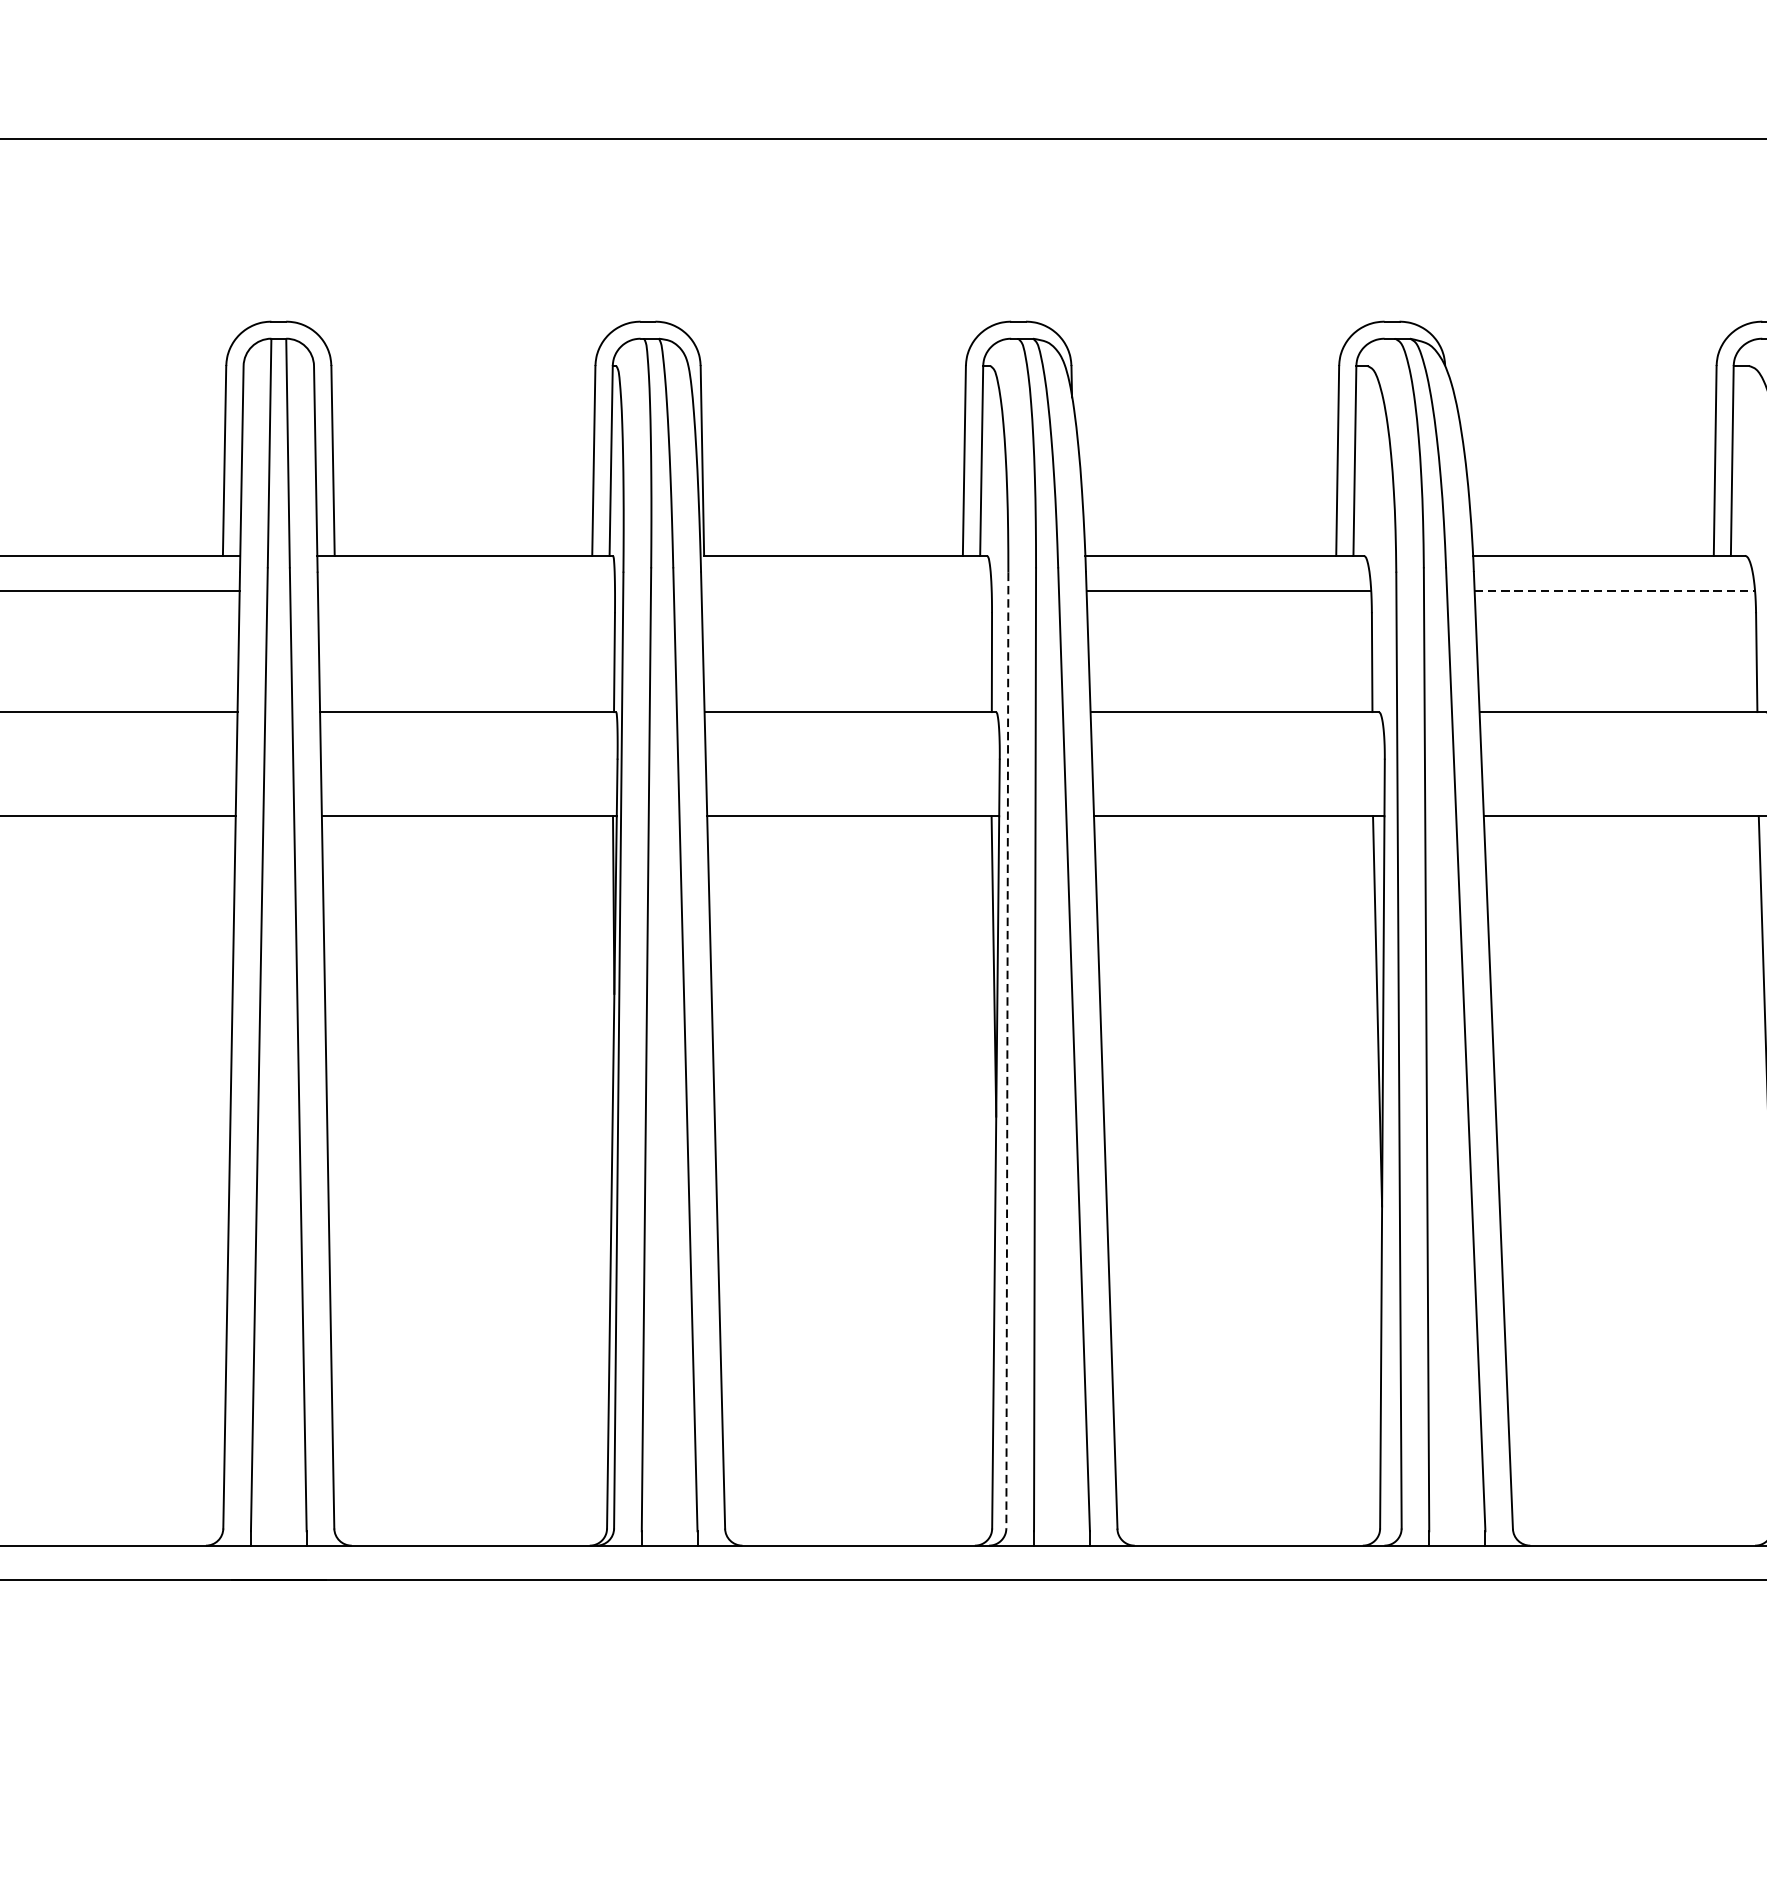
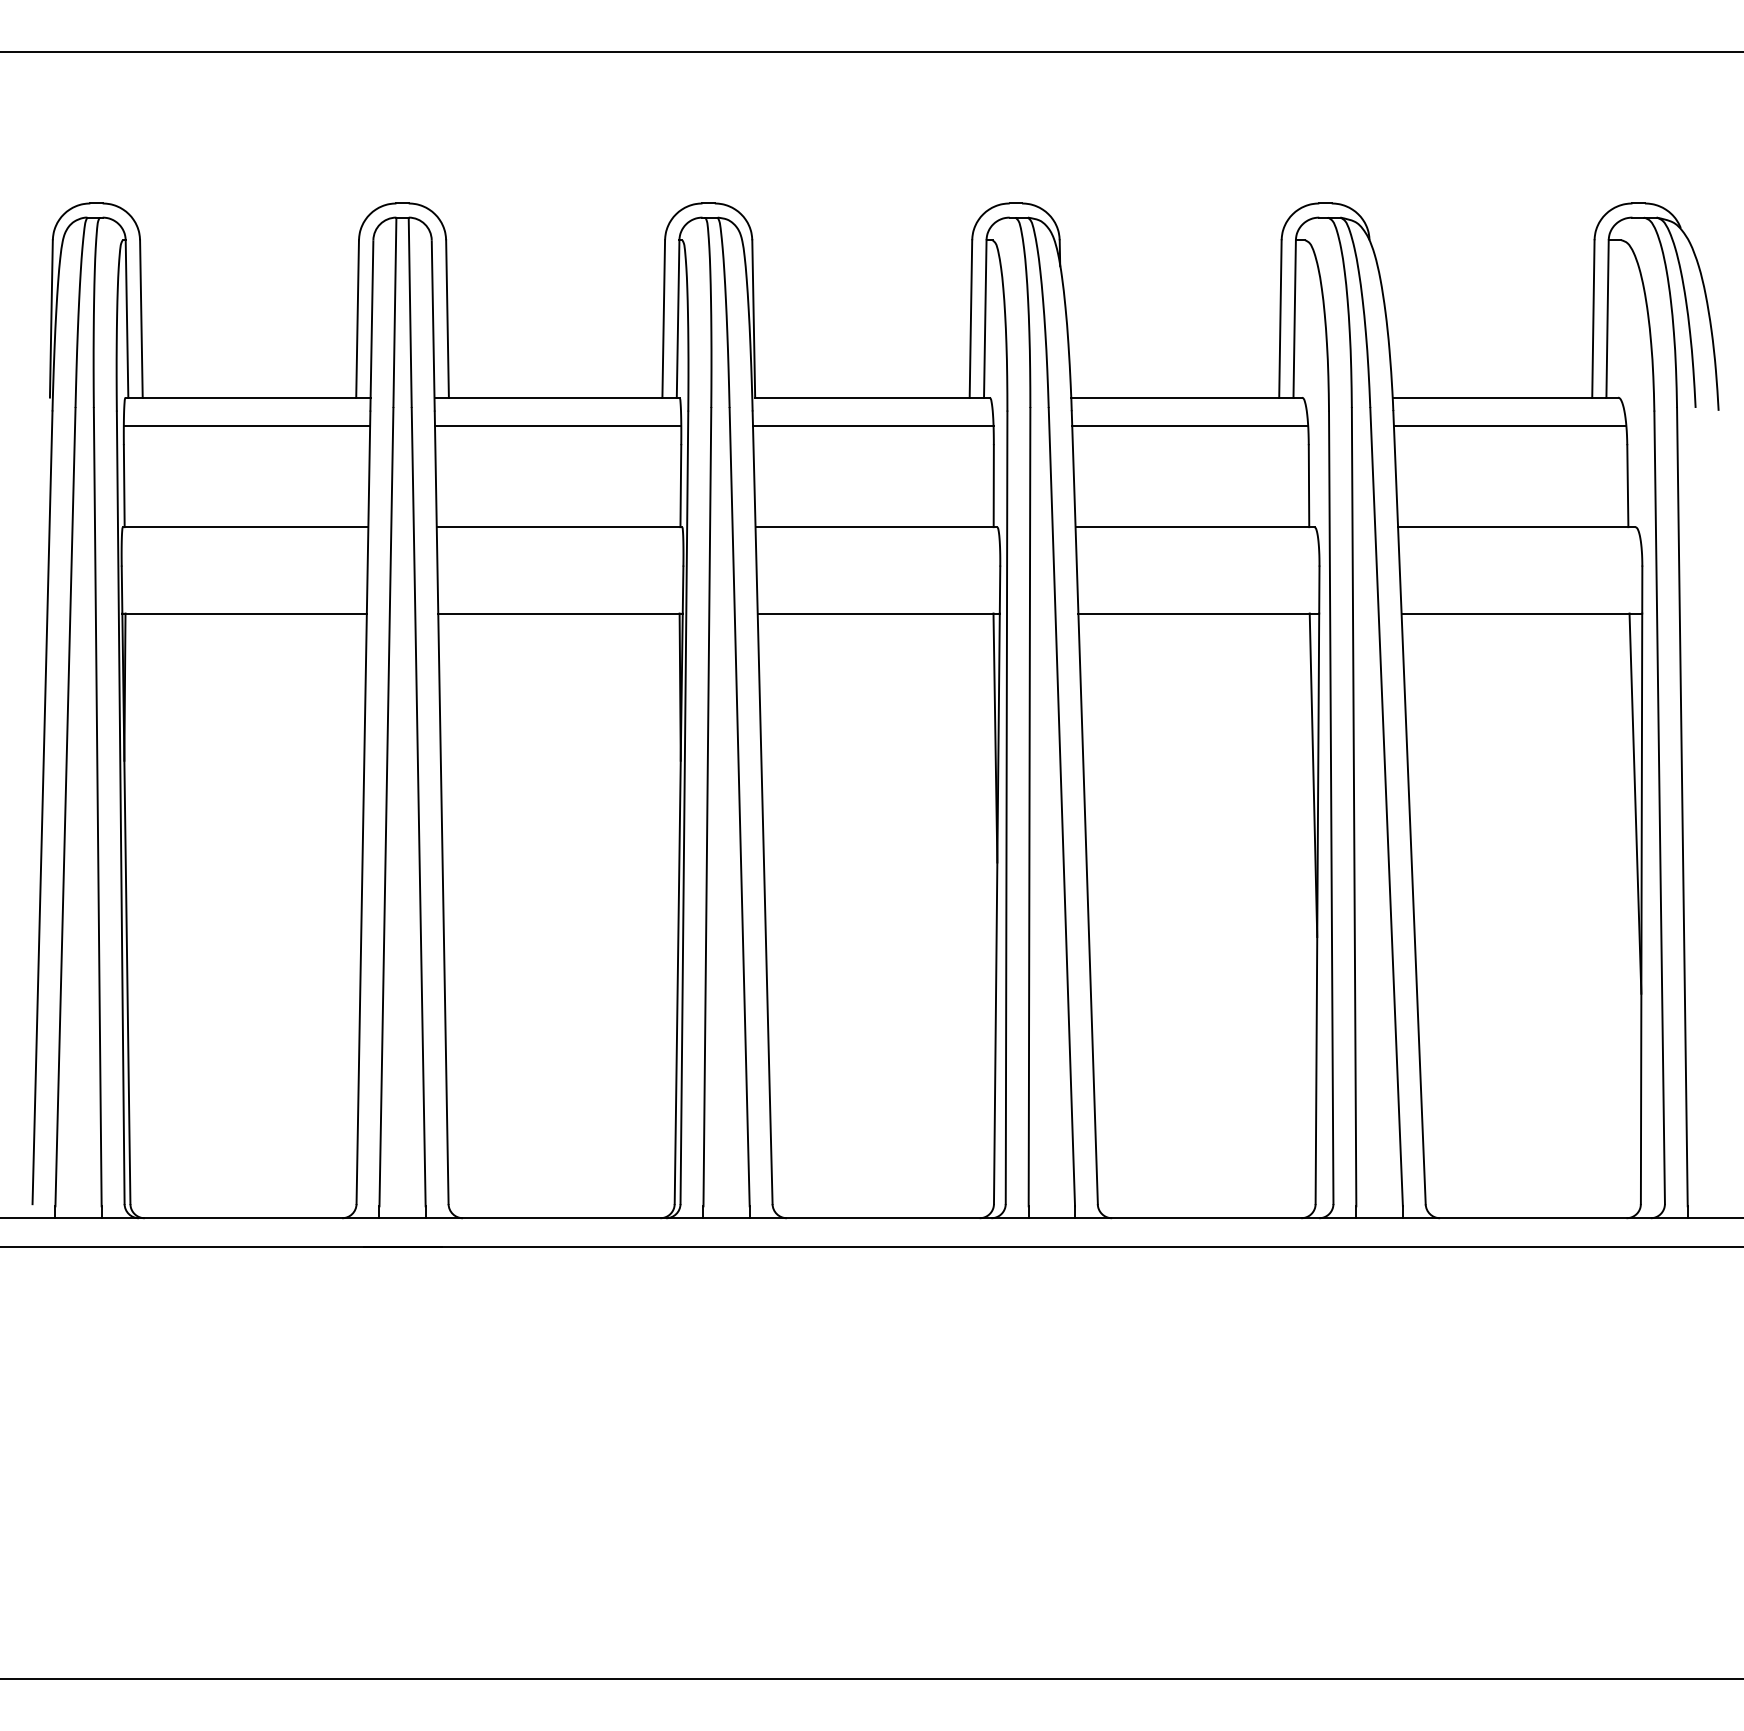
line: (466, 590) -> (558, 426), added
line: (846, 590) -> (873, 426), added
line: (1615, 590) -> (1510, 426), dashed -> solid
line: (1007, 1051) -> (1006, 808), dashed -> solid

